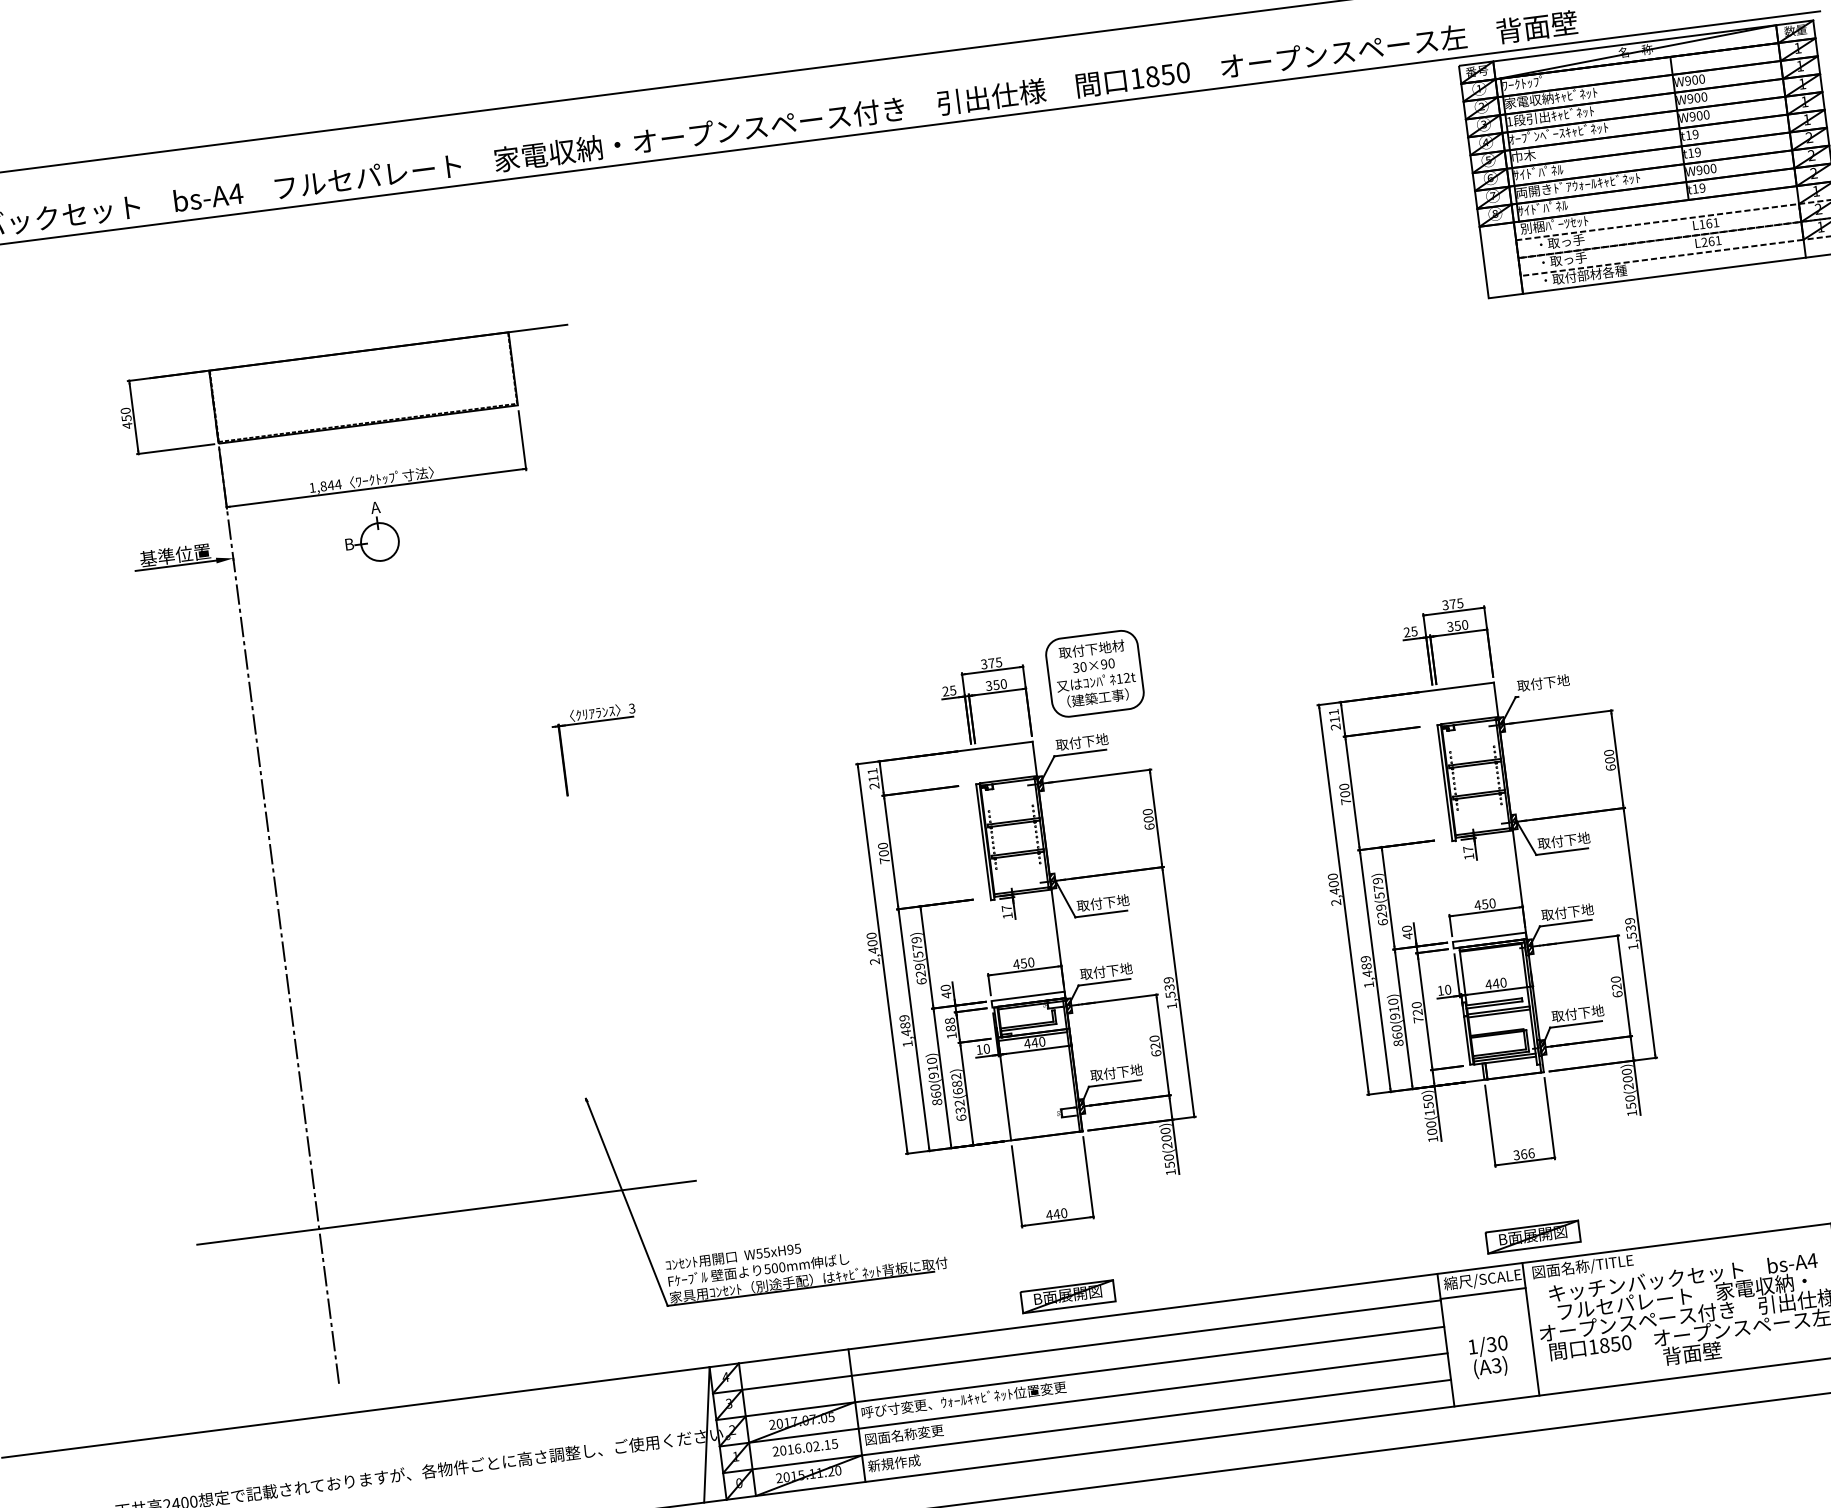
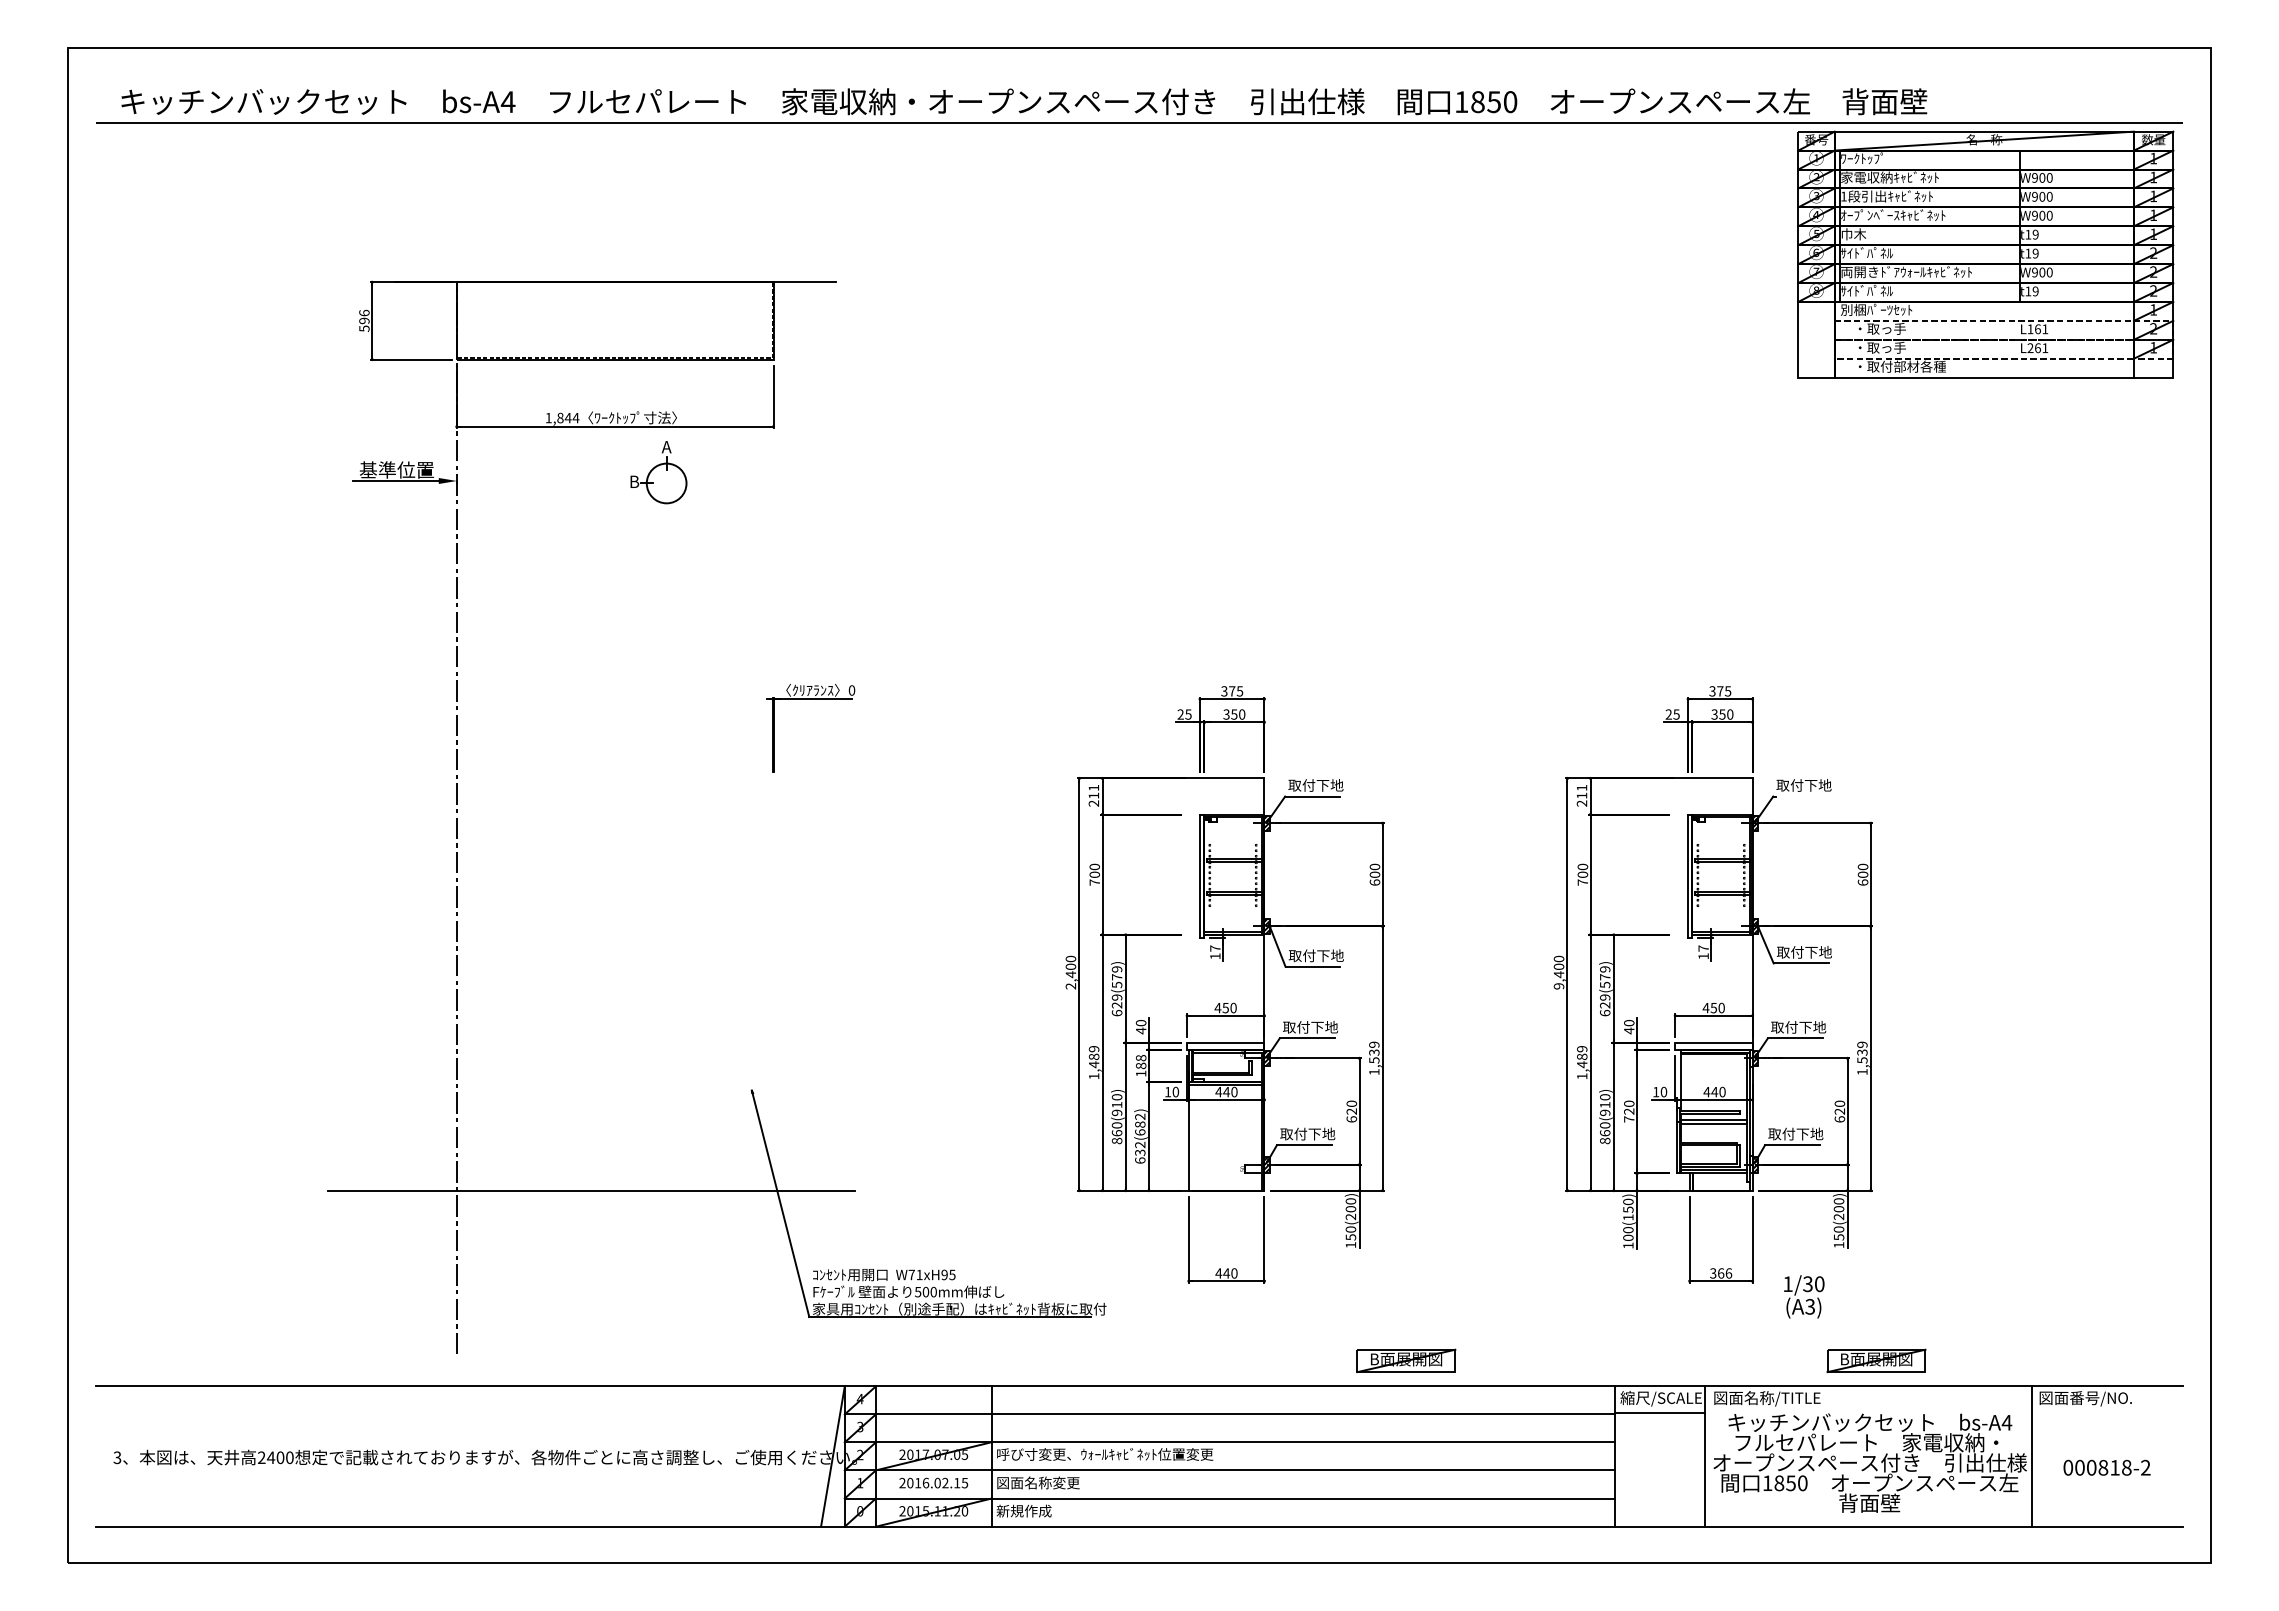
text: (126, 417) -> (364, 320), 450 -> 596
part: (370, 532) -> (658, 472), moved
part: (1094, 673) -> (1338, 715), removed
text: (631, 708) -> (851, 690), 3 -> 0
text: (1336, 902) -> (1559, 986), 2,400 -> 9,400
part: (1533, 1236) -> (1876, 1360), moved
text: (762, 1252) -> (915, 1274), W55xH95 -> W71xH95
part: (1068, 1296) -> (1406, 1360), moved
text: (1489, 1356) -> (1804, 1296), moved

